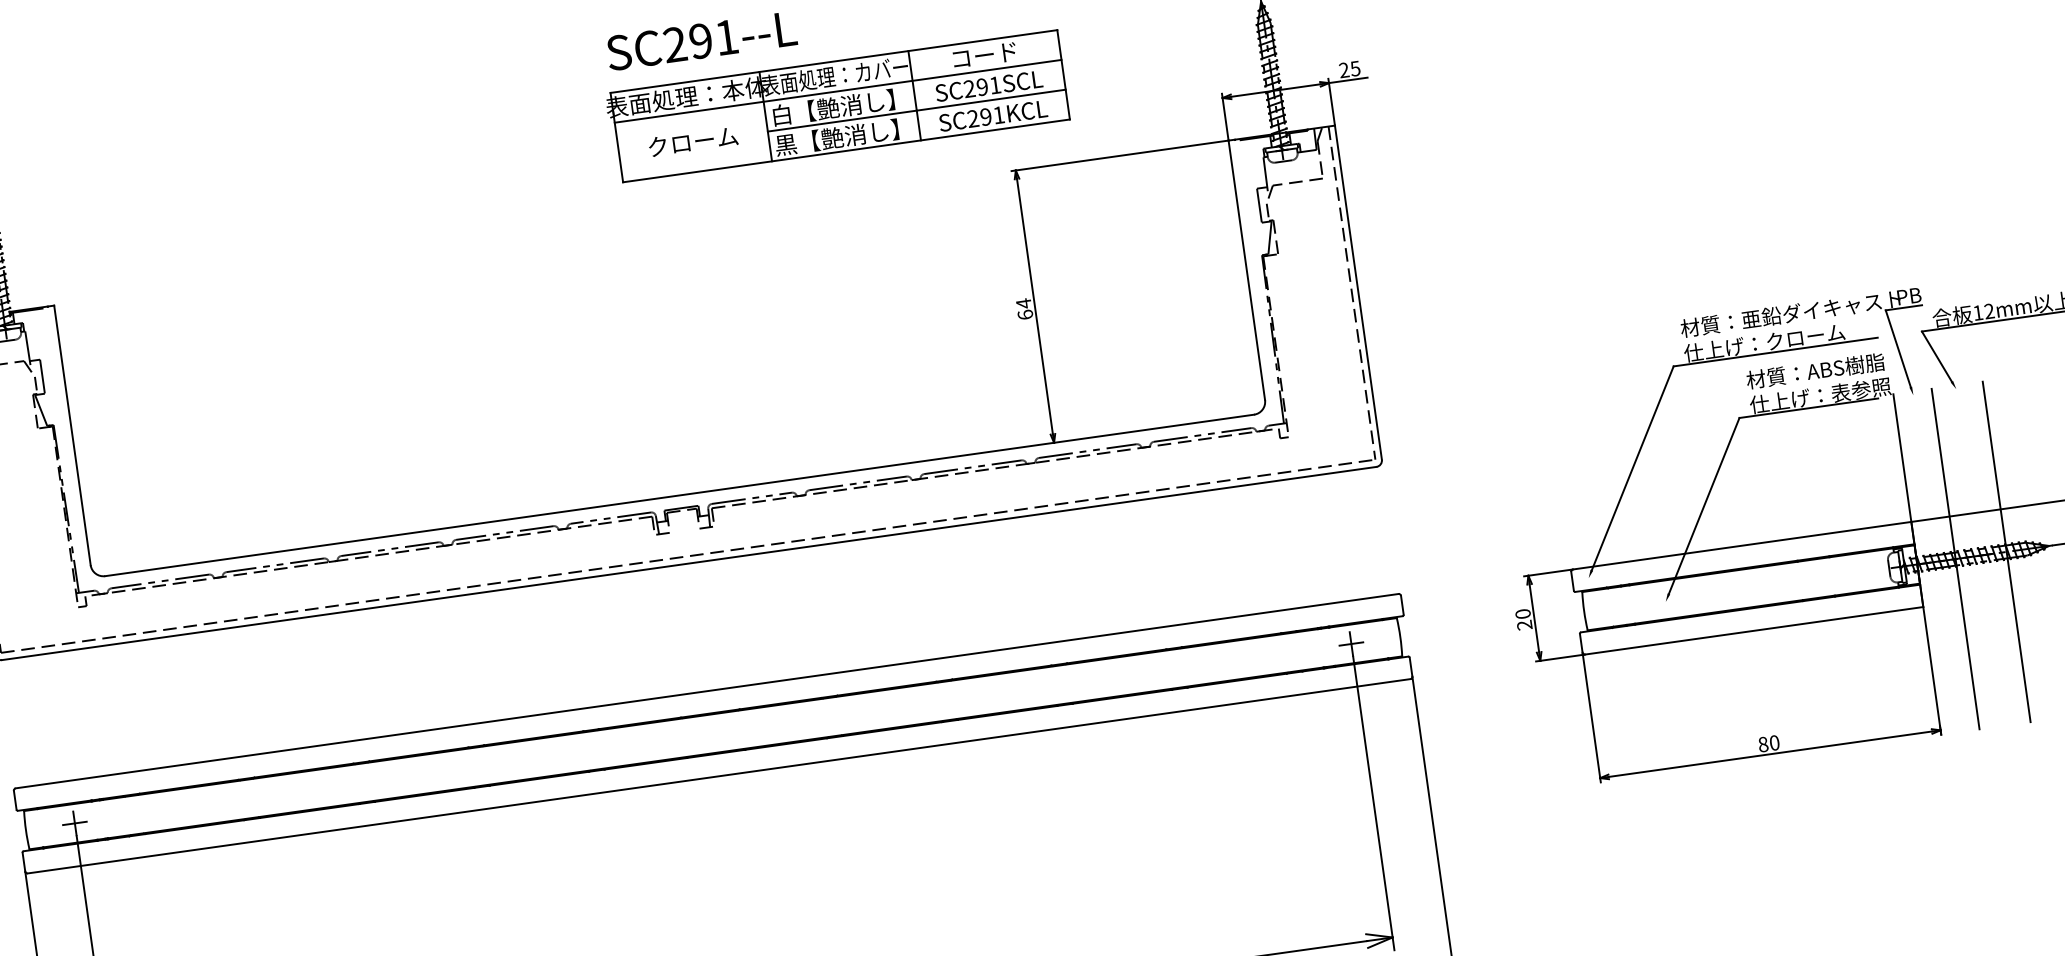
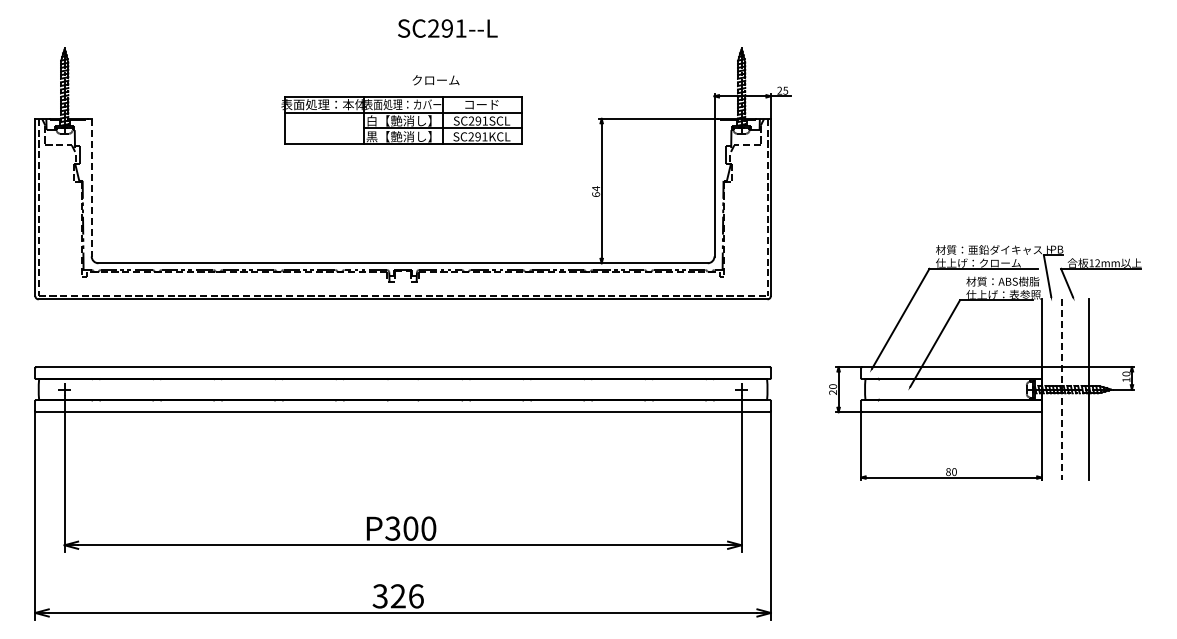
part: (837, 106) -> (401, 120), moved
line: (71, 435) -> (91, 187), solid -> dashed
line: (1956, 560) -> (1062, 390), solid -> dashed

